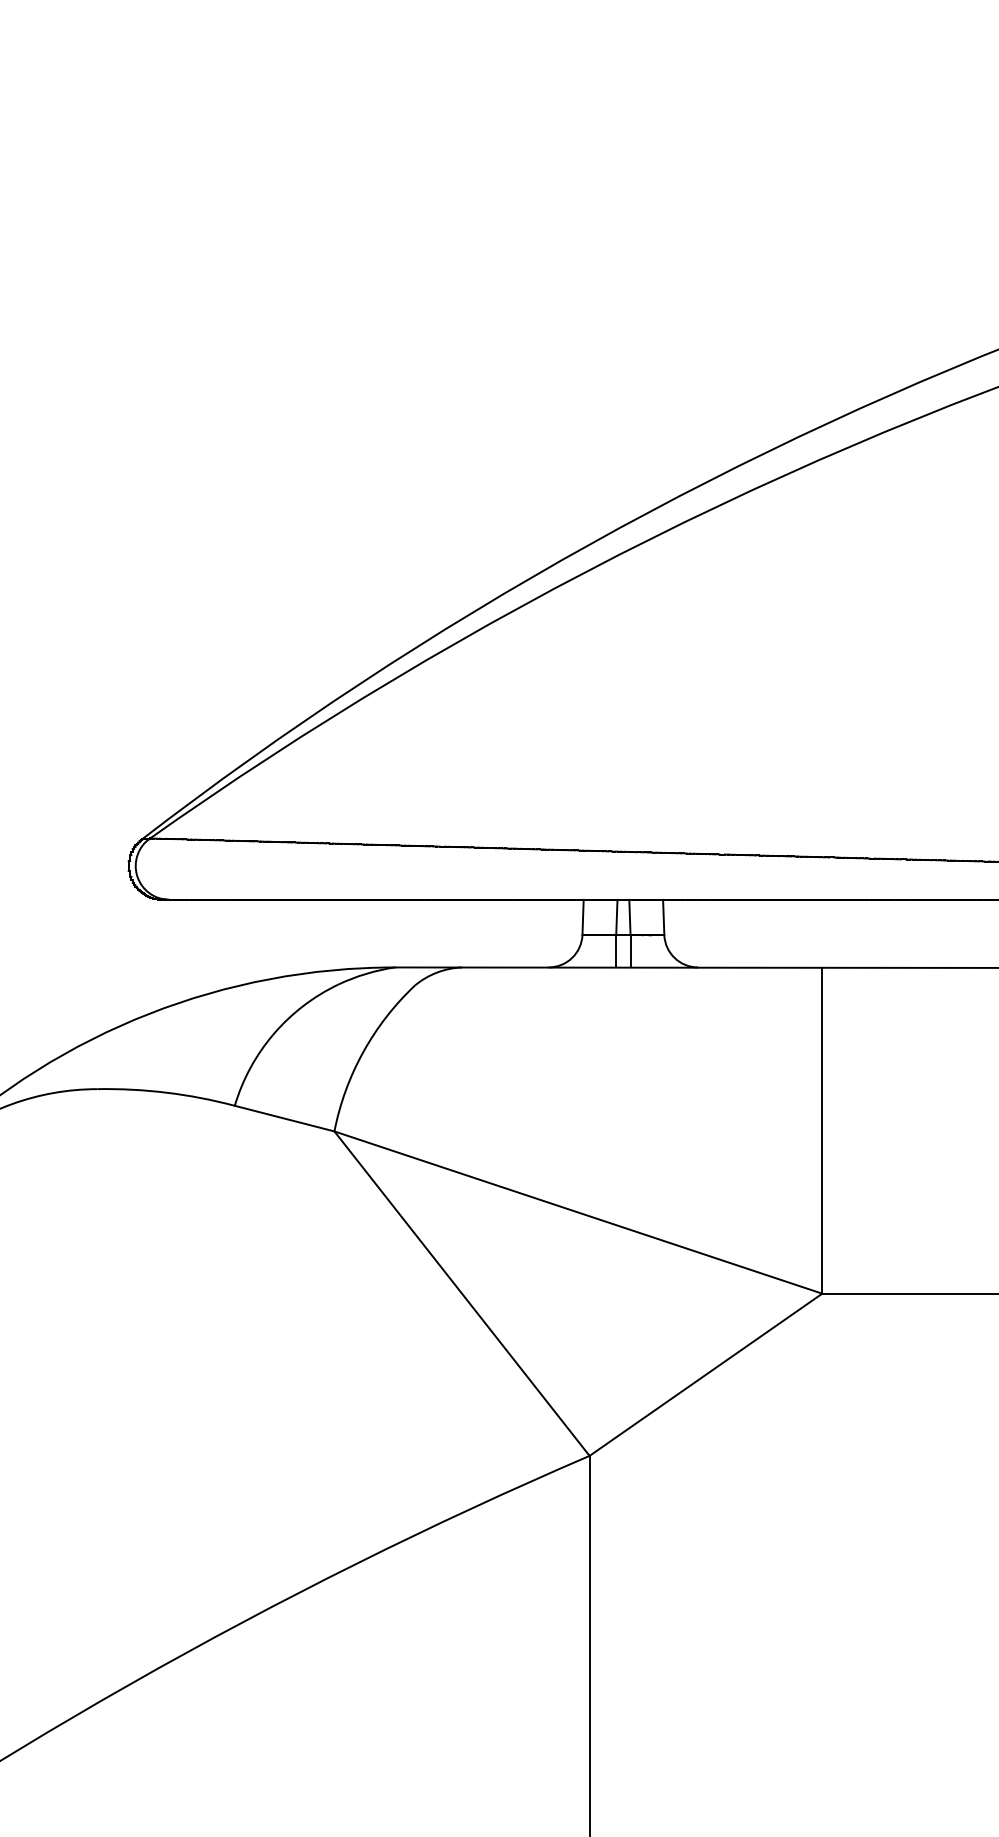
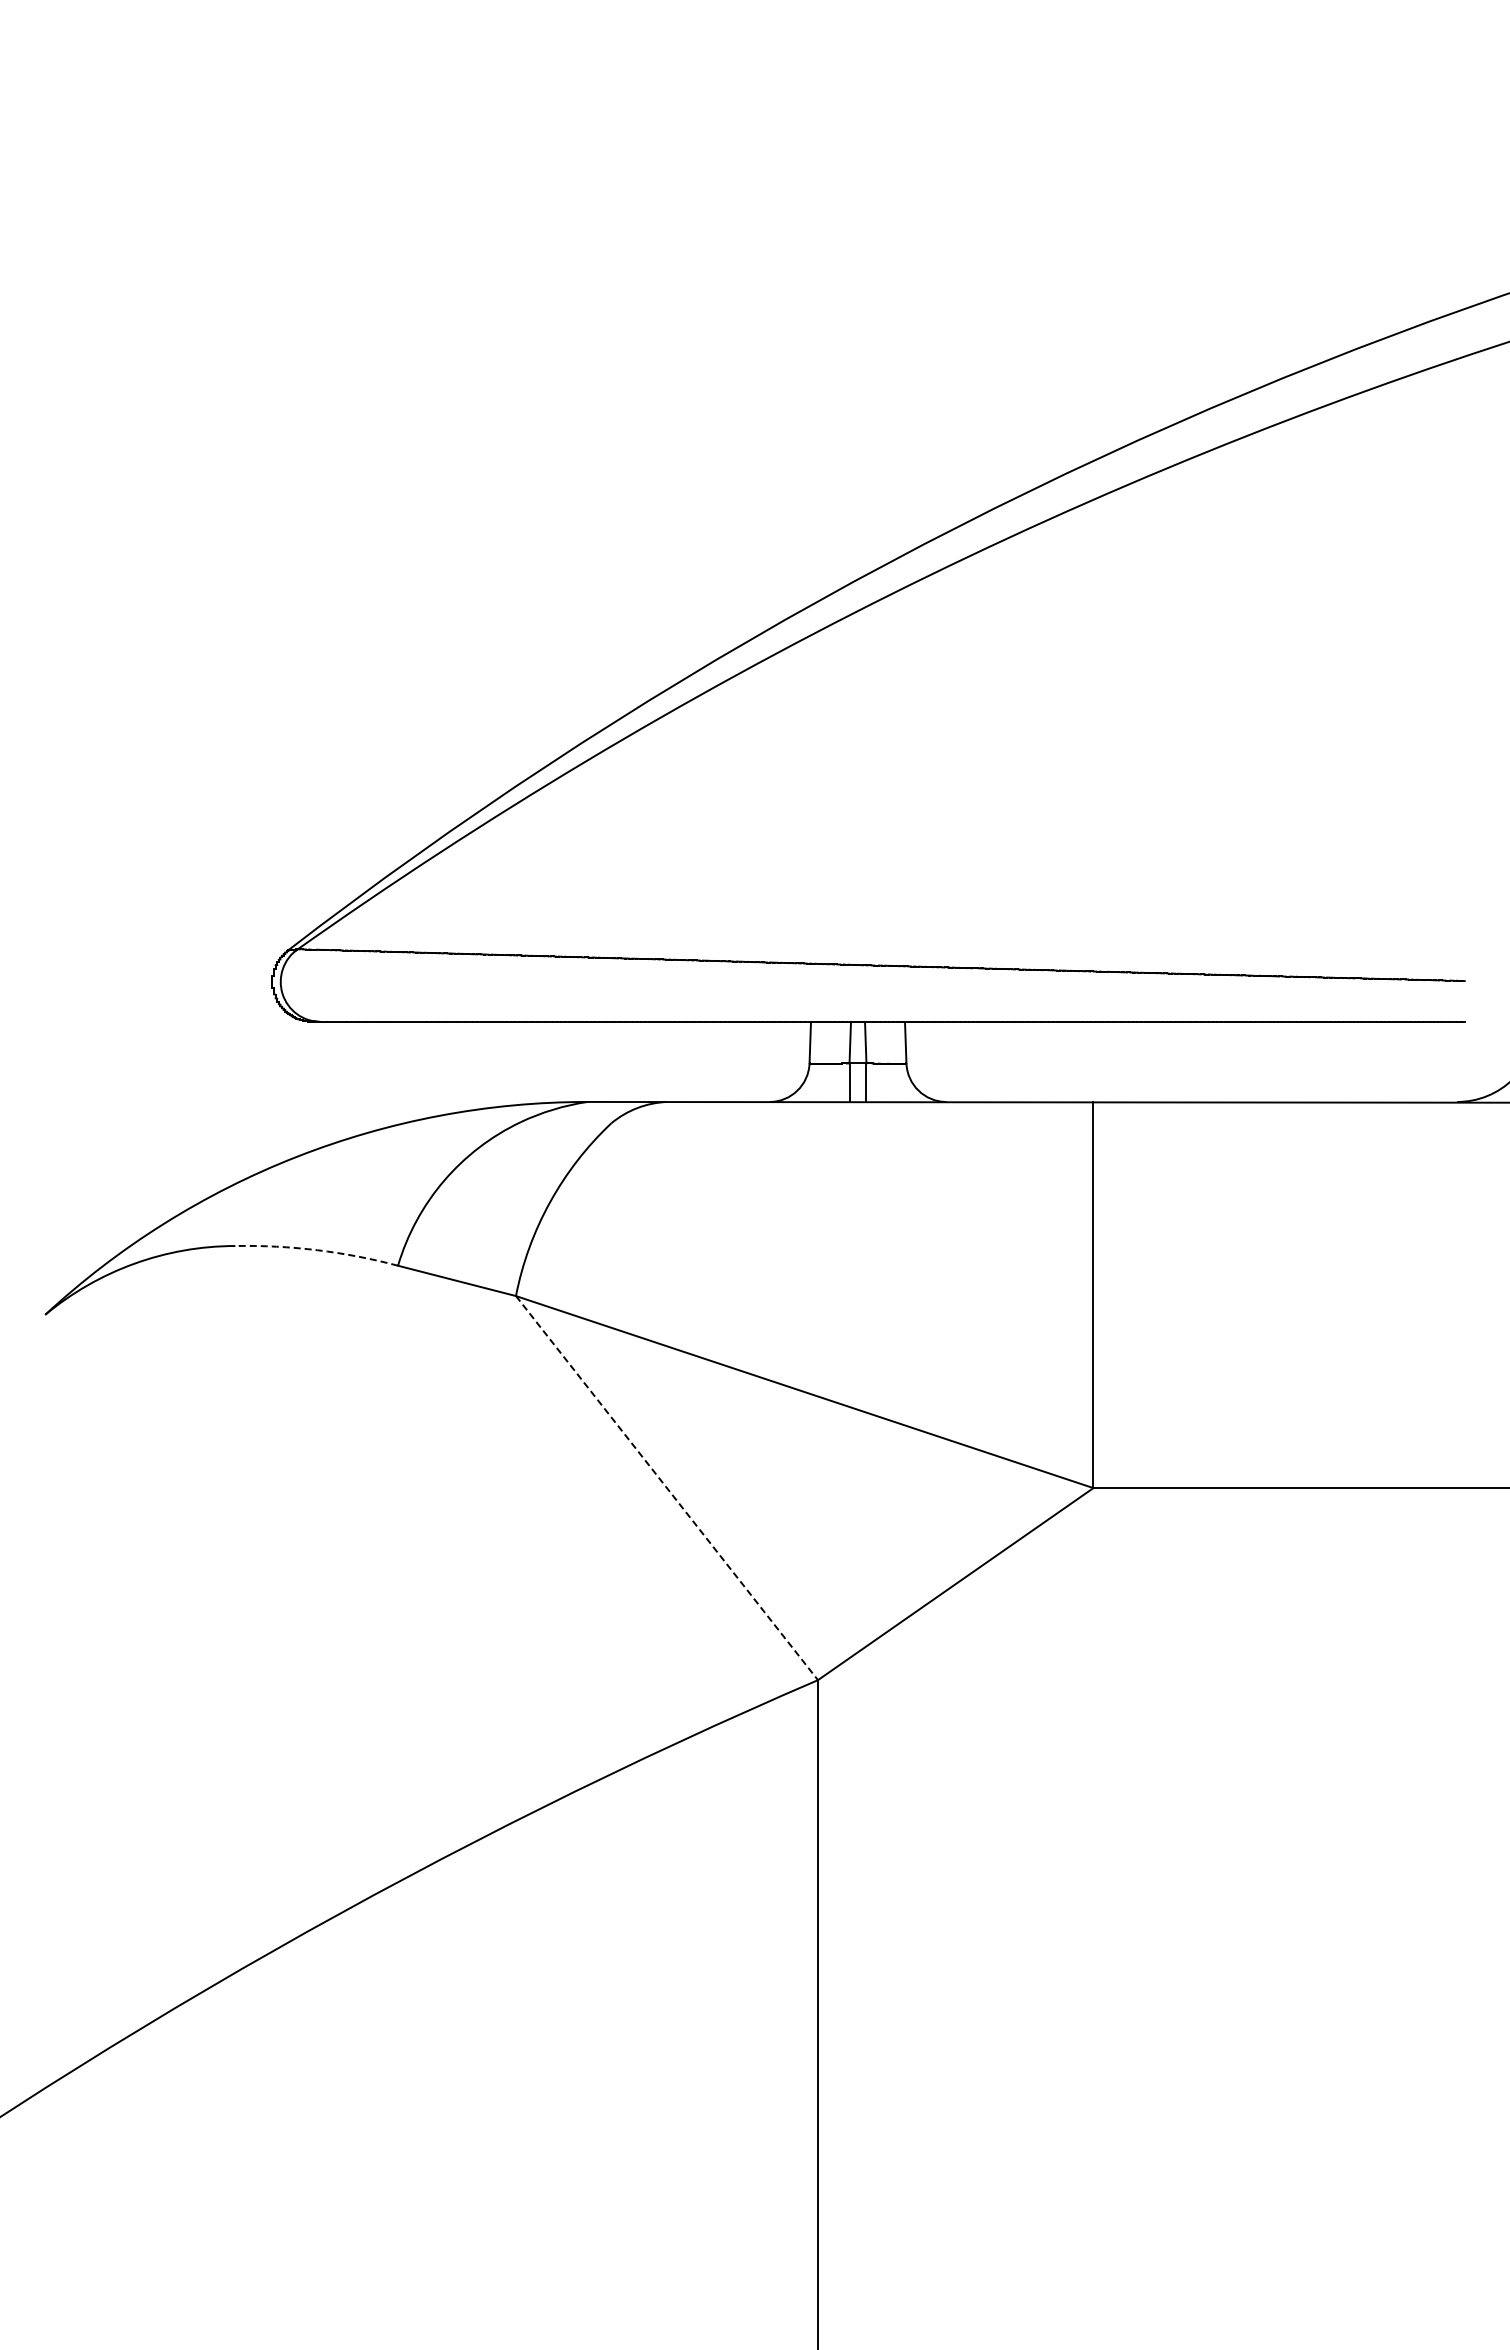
arc: (166, 1092) -> (317, 1250), solid -> dashed
line: (462, 1294) -> (667, 1488), solid -> dashed

